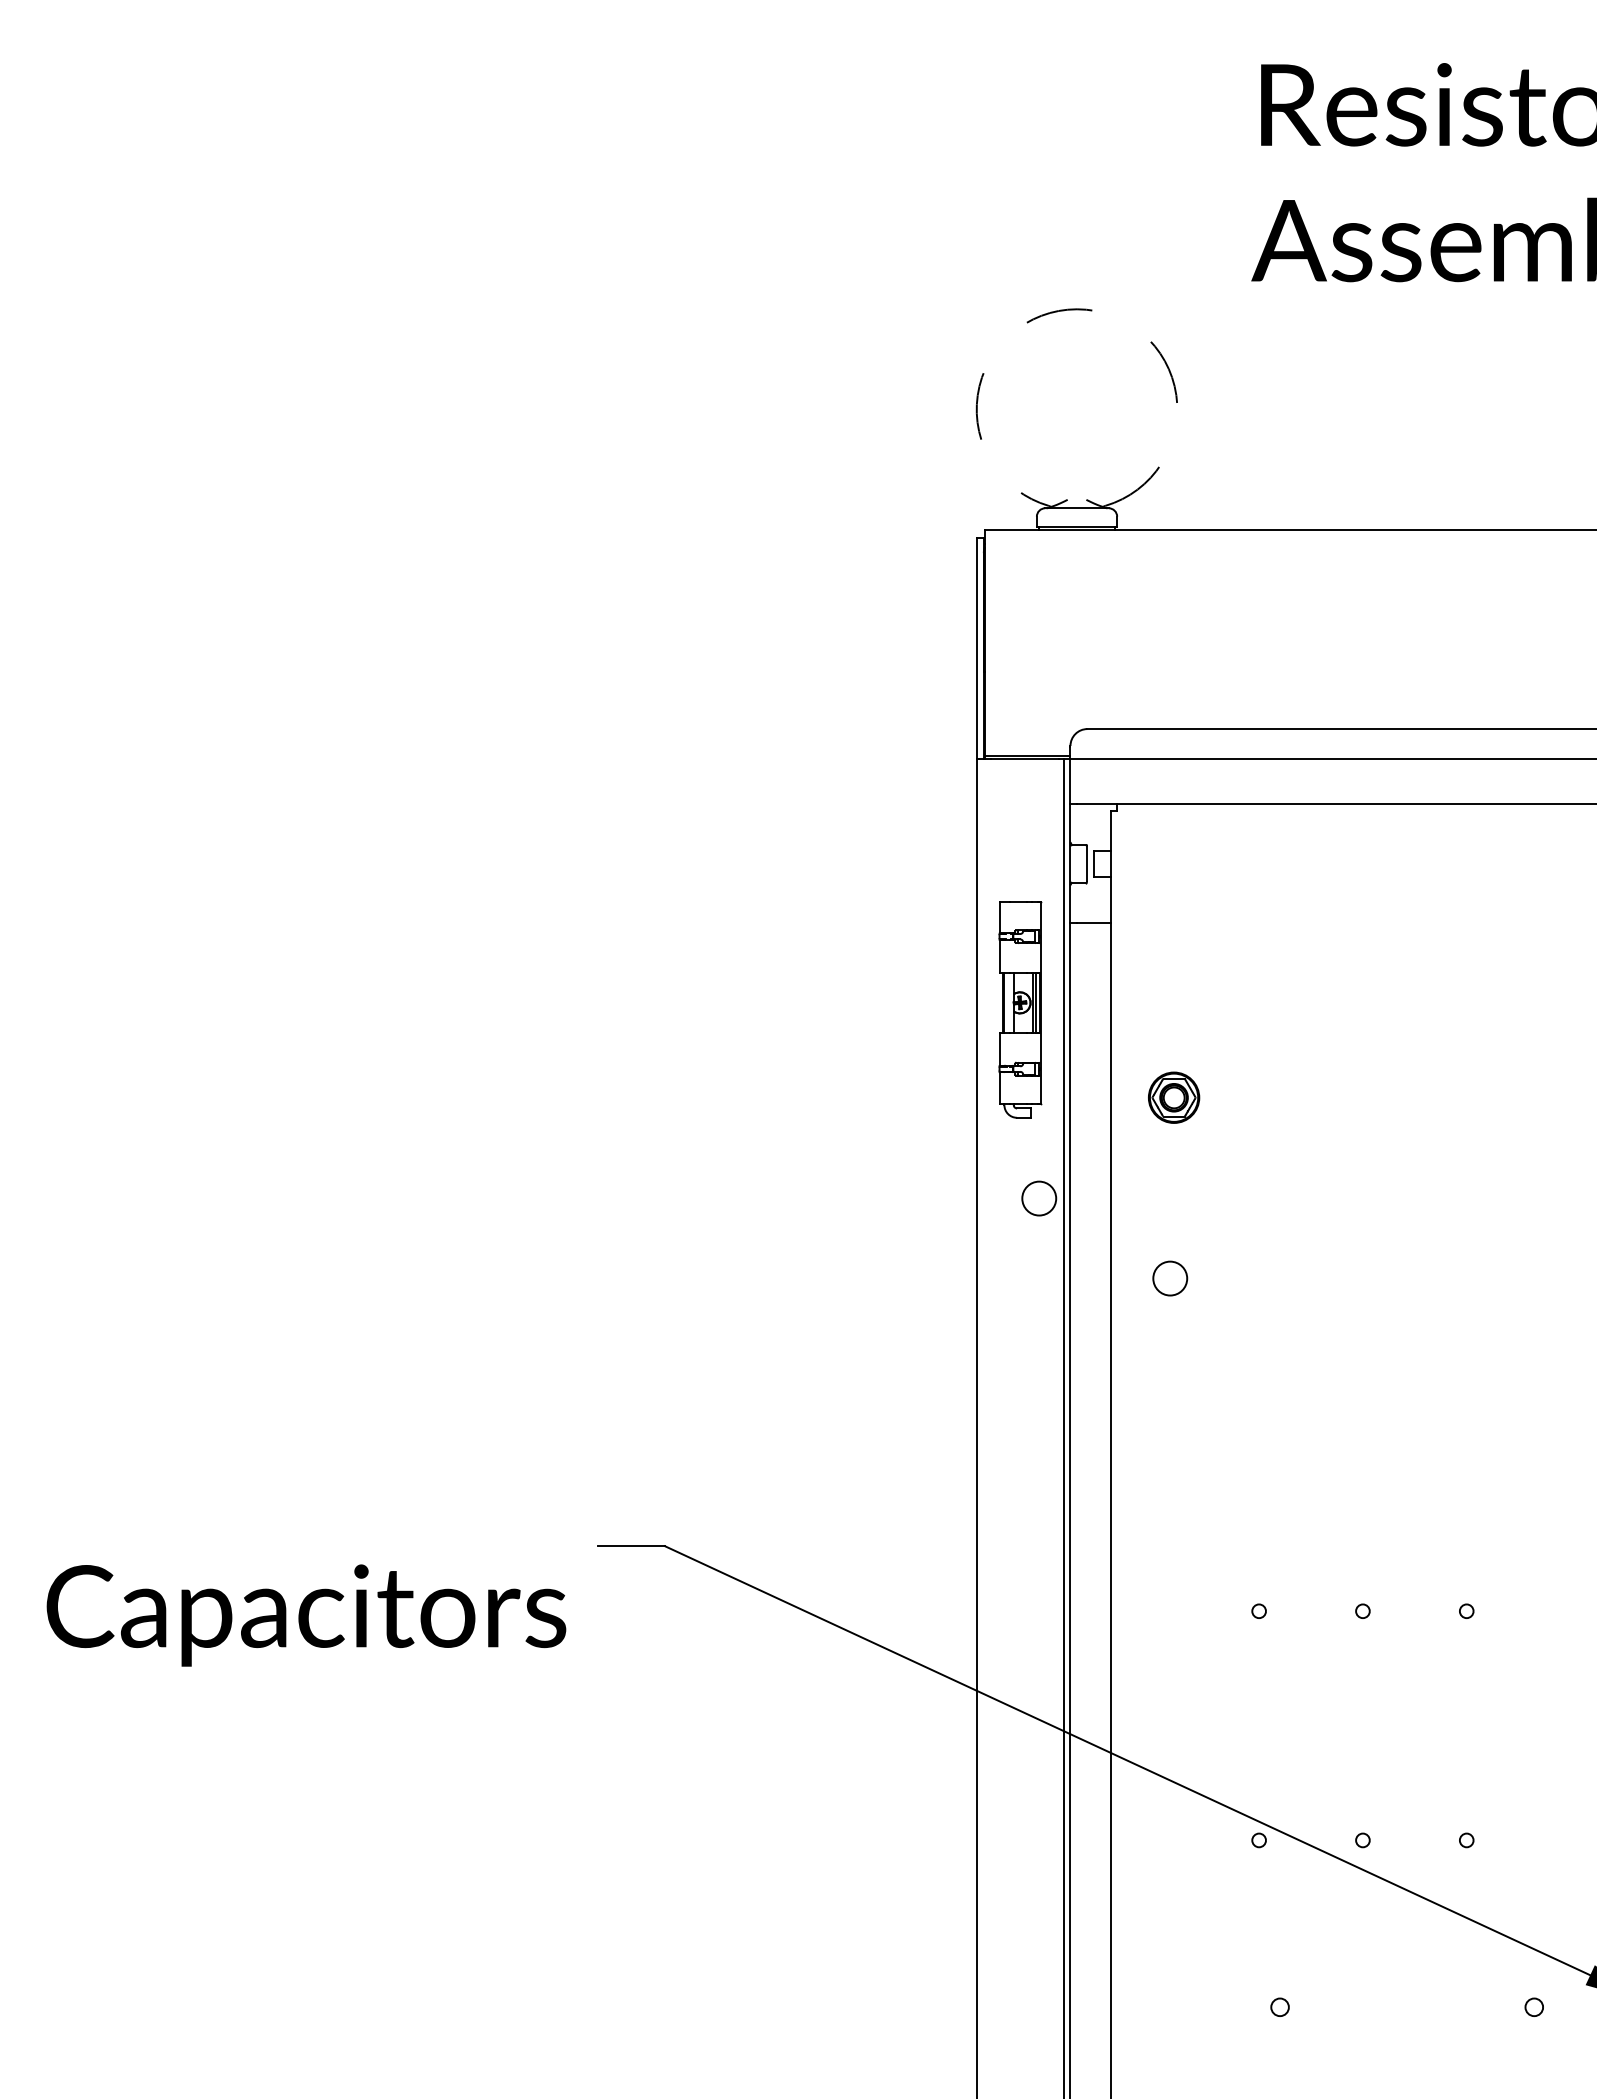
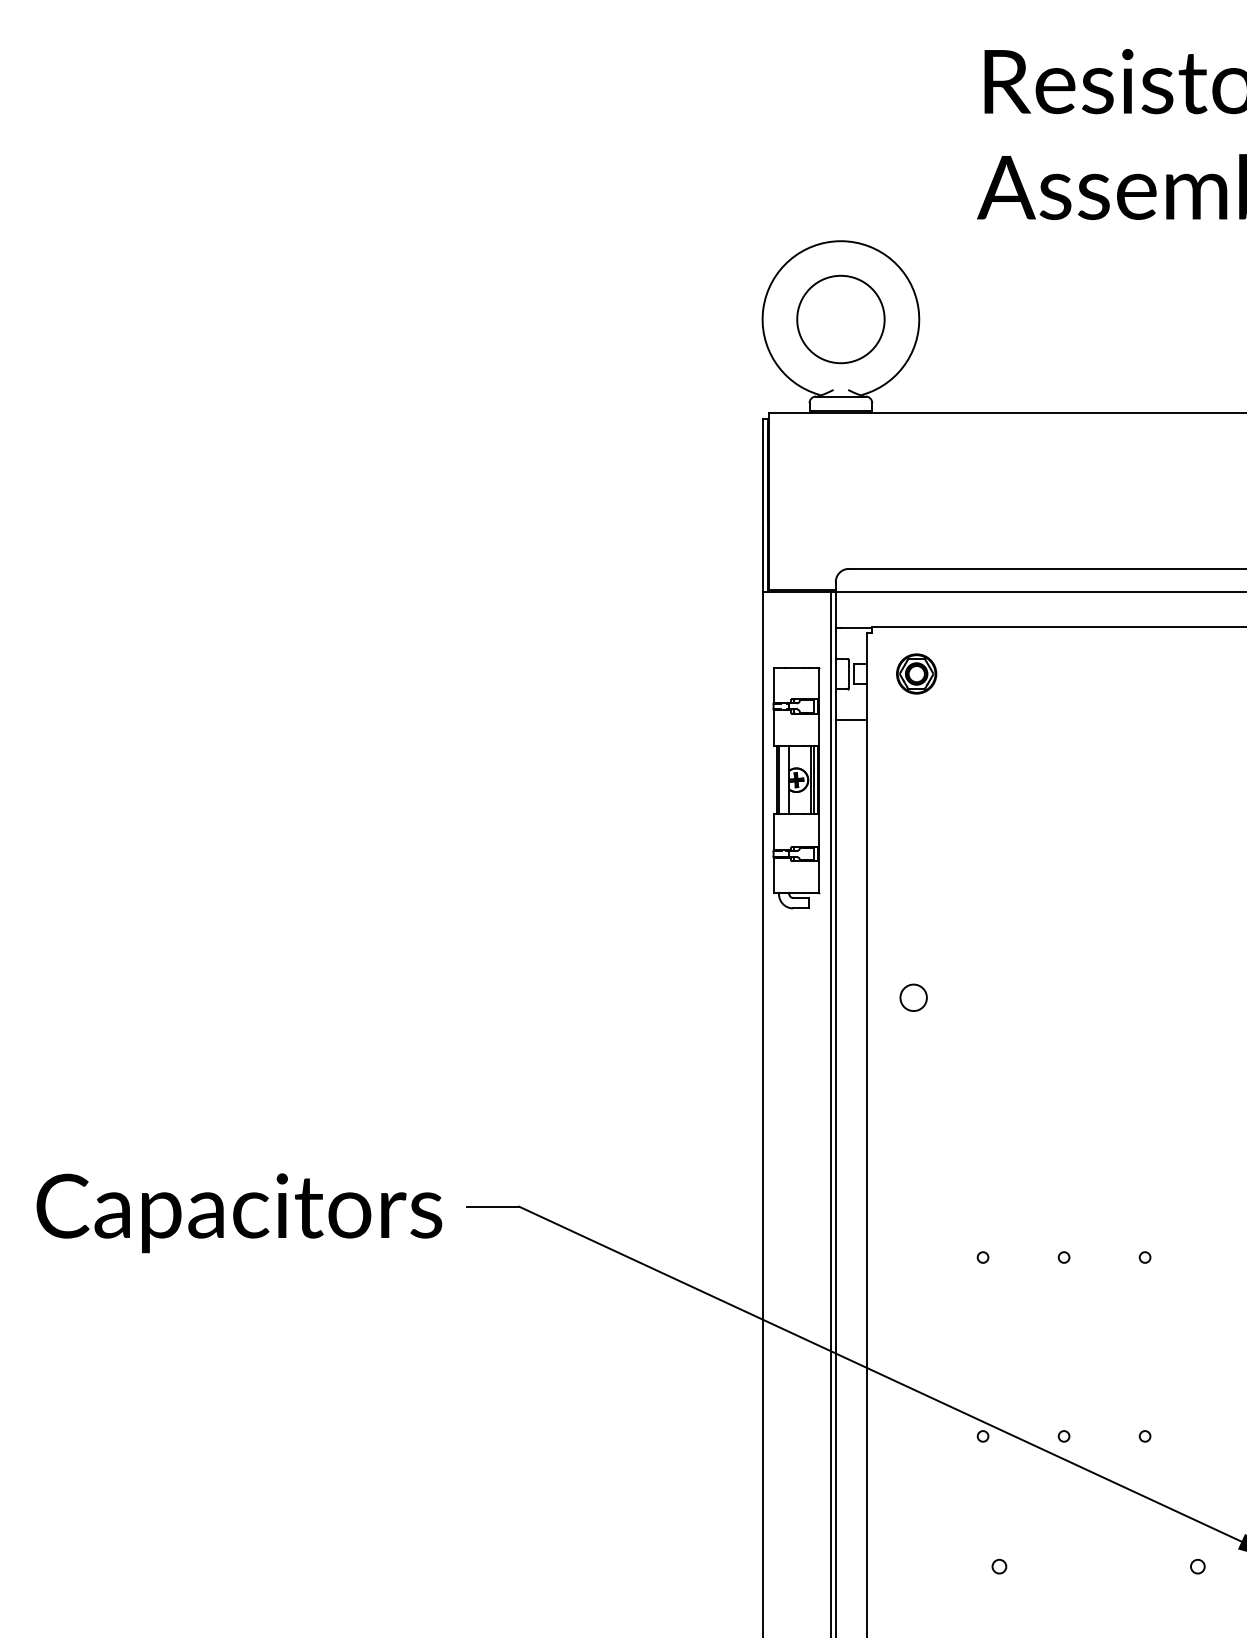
arc: (1077, 309) -> (841, 241), dashed -> solid
circle: (1076, 409) -> (840, 319), added
part: (1019, 1009) -> (796, 787), size x1.43
part: (1174, 1097) -> (917, 673), moved
circle: (1039, 1198) -> (811, 935), removed
text: (306, 1615) -> (239, 1213), moved

